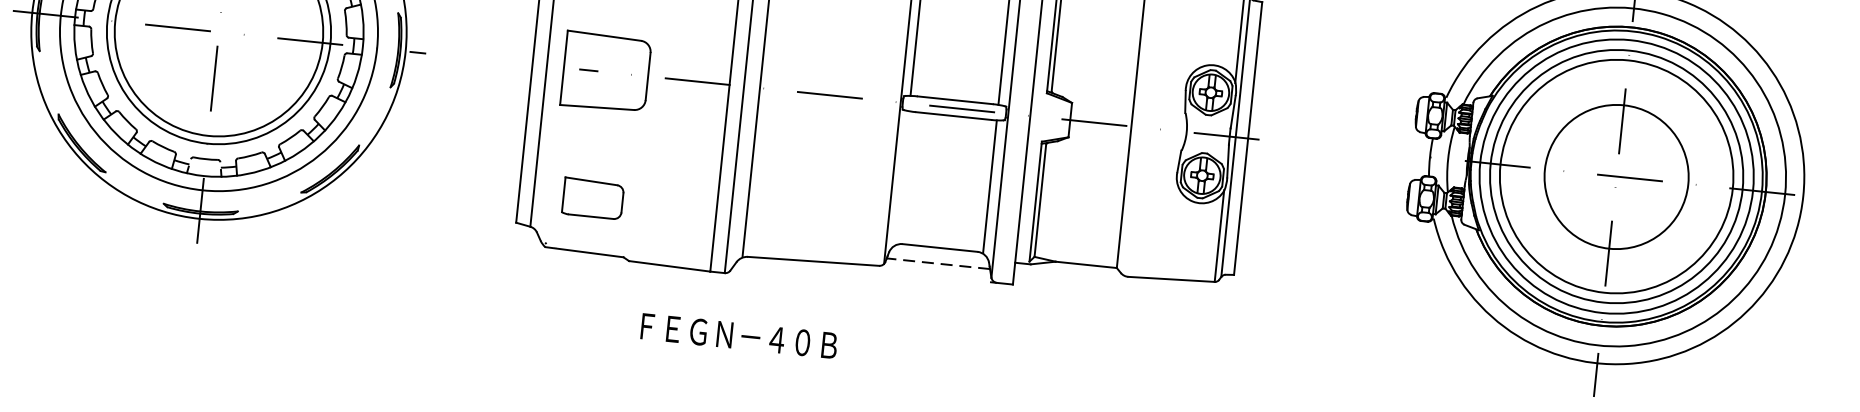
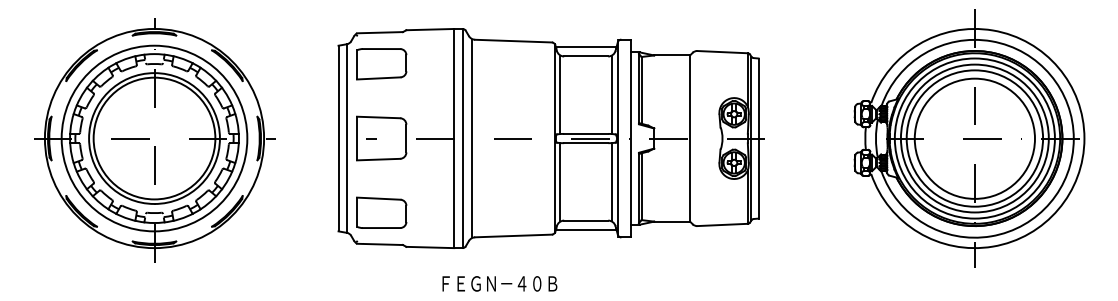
line: (901, 176) -> (559, 181), added
circle: (1616, 176) -> (974, 138), size x1.43
part: (592, 198) -> (381, 212), size x1.43
line: (937, 263) -> (585, 229), dashed -> solid
text: (738, 335) -> (499, 283), moved

